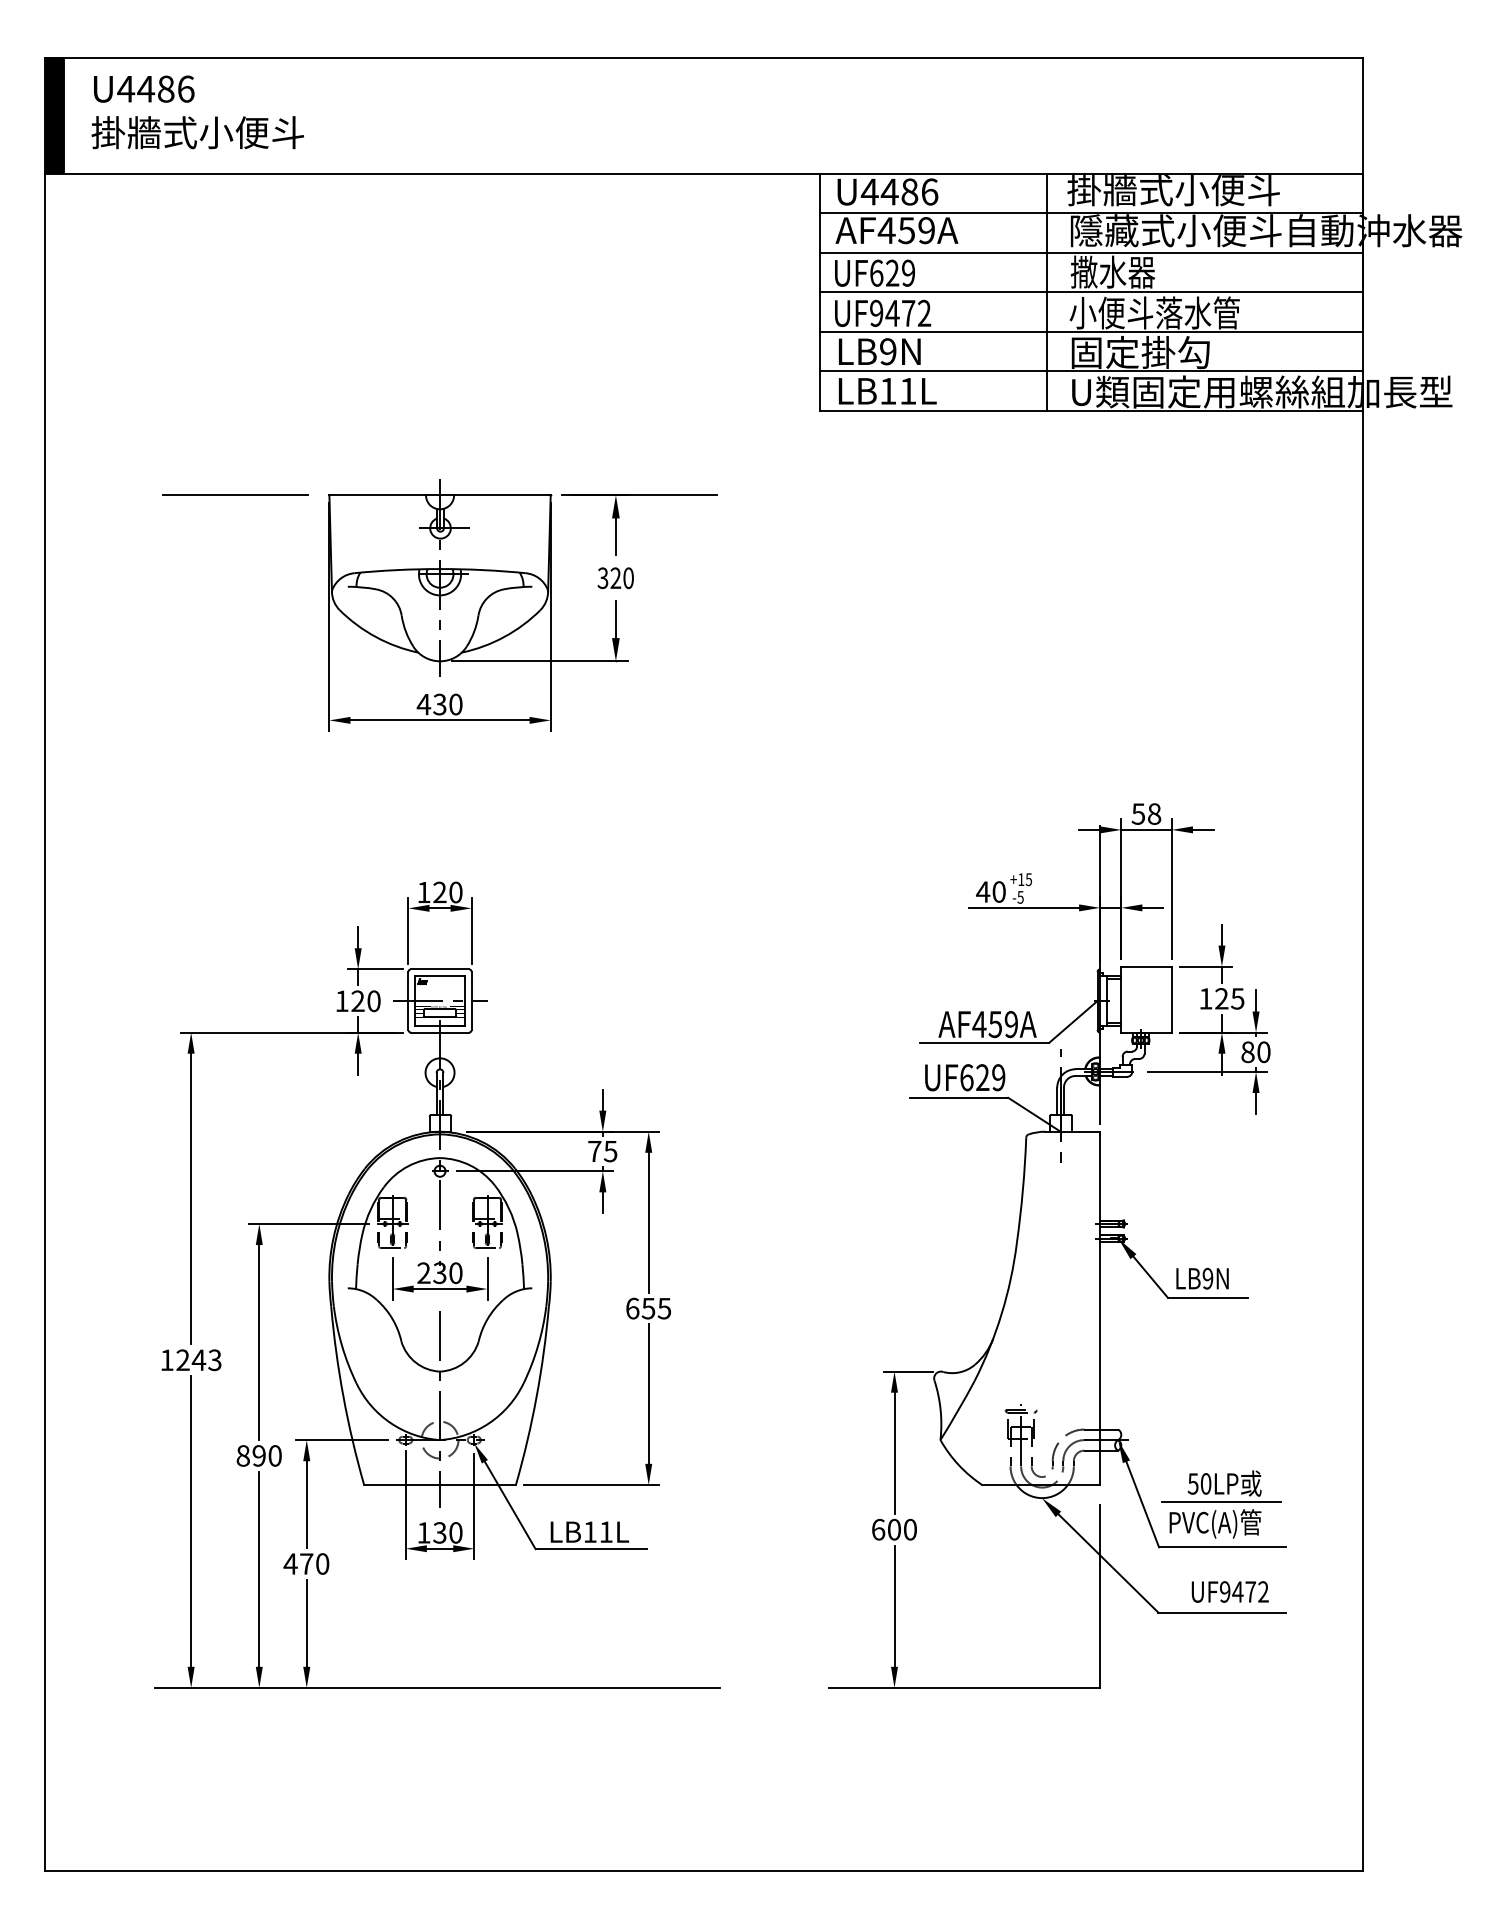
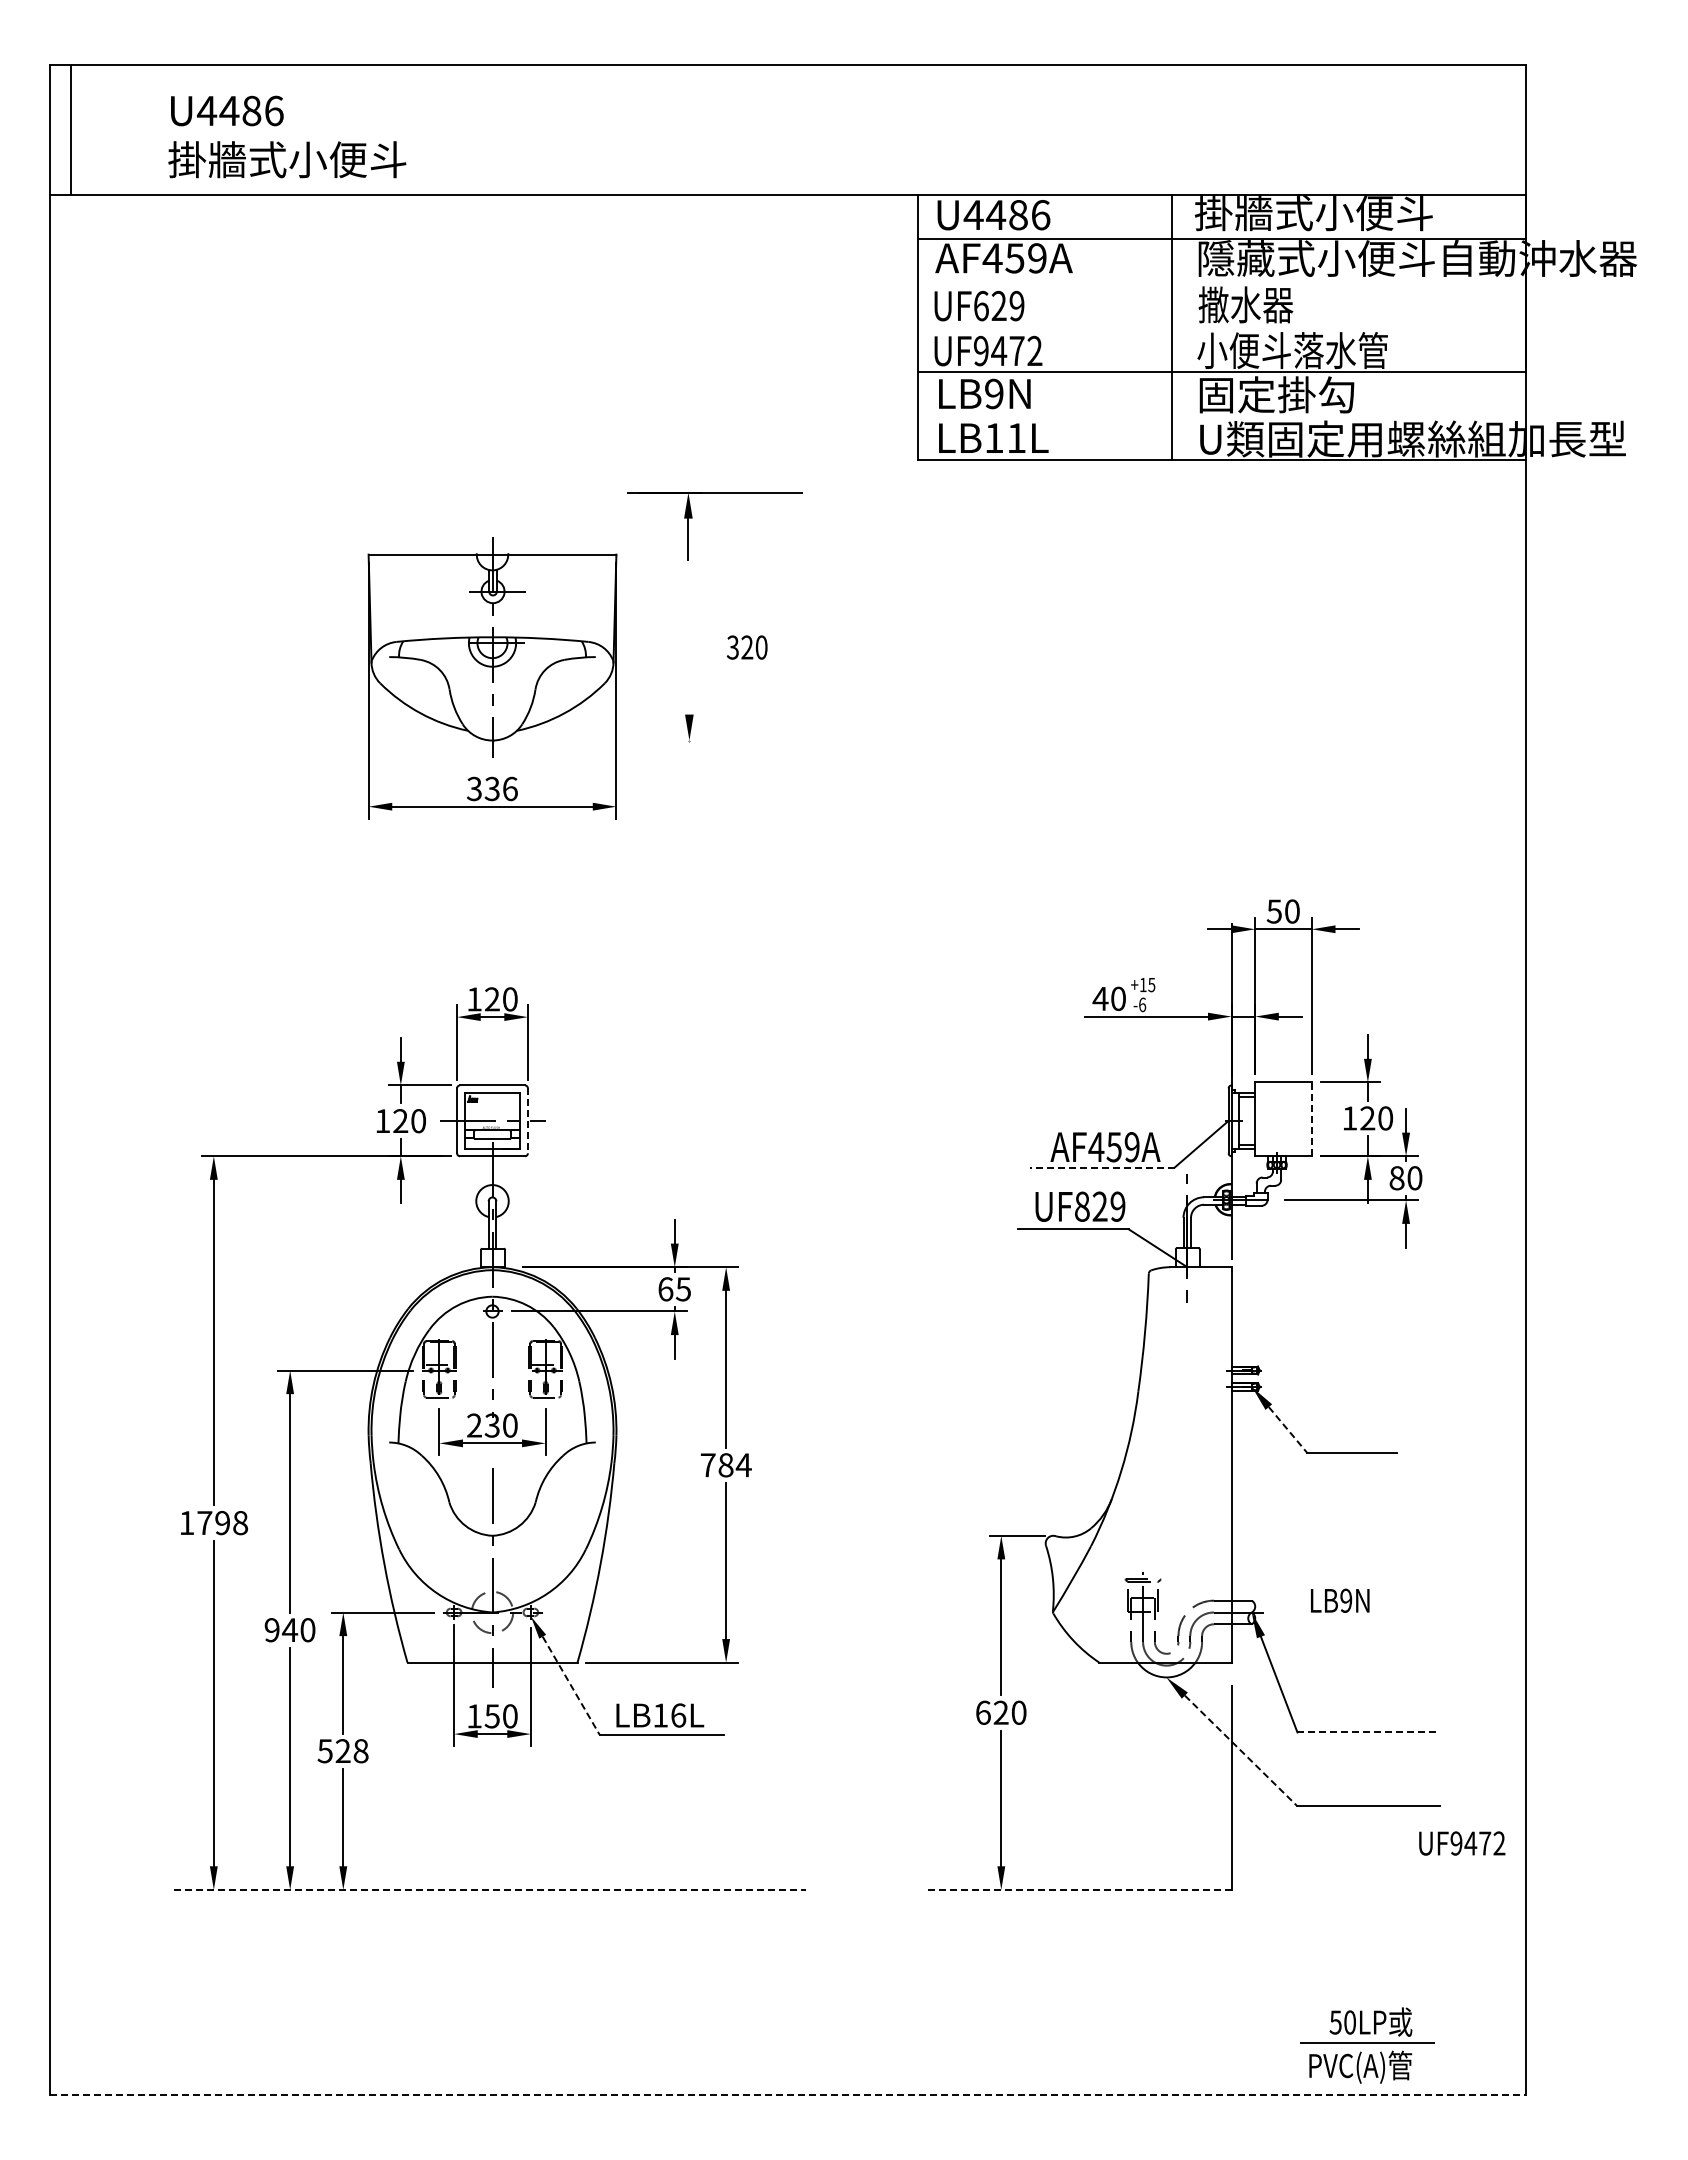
text: (197, 111) -> (287, 136), moved
hatch: (54, 115) -> (60, 129), removed
line: (1092, 253) -> (1222, 283), removed
line: (1092, 292) -> (1222, 327), removed
line: (1092, 370) -> (1222, 415), removed
line: (235, 495) -> (263, 554), removed
part: (619, 518) -> (692, 518), moved
text: (616, 578) -> (747, 647), moved
line: (616, 619) -> (689, 693), removed
line: (539, 661) -> (603, 740), removed
text: (439, 704) -> (491, 788), 430 -> 336
text: (1154, 813) -> (1292, 911), 58 -> 50
text: (1020, 897) -> (1142, 1004), -5 -> -6
text: (1237, 998) -> (1385, 1118), 125 -> 120
line: (1171, 999) -> (1311, 1119), solid -> dashed
line: (471, 1001) -> (527, 1121), solid -> dashed
line: (983, 1042) -> (1101, 1167), solid -> dashed
text: (967, 1077) -> (1082, 1206), UF629 -> UF829
text: (594, 1151) -> (665, 1289), 75 -> 65
line: (1151, 1276) -> (1288, 1429), solid -> dashed
text: (1202, 1278) -> (1340, 1600), moved
text: (648, 1308) -> (725, 1465), 655 -> 784
text: (198, 1359) -> (222, 1522), 1243 -> 1798
text: (251, 1456) -> (281, 1630), 890 -> 940
part: (1221, 1504) -> (1367, 2045), moved
line: (510, 1505) -> (571, 1685), solid -> dashed
text: (893, 1529) -> (1000, 1712), 600 -> 620
text: (606, 1532) -> (678, 1715), LB11L -> LB16L
text: (440, 1533) -> (492, 1716), 130 -> 150
line: (1222, 1547) -> (1368, 1732), solid -> dashed
line: (1109, 1563) -> (1241, 1750), solid -> dashed
text: (306, 1564) -> (342, 1751), 470 -> 528
text: (1230, 1591) -> (1462, 1843), moved
line: (437, 1687) -> (489, 1889), solid -> dashed
line: (964, 1687) -> (1079, 1889), solid -> dashed
line: (704, 1871) -> (788, 2095), solid -> dashed

